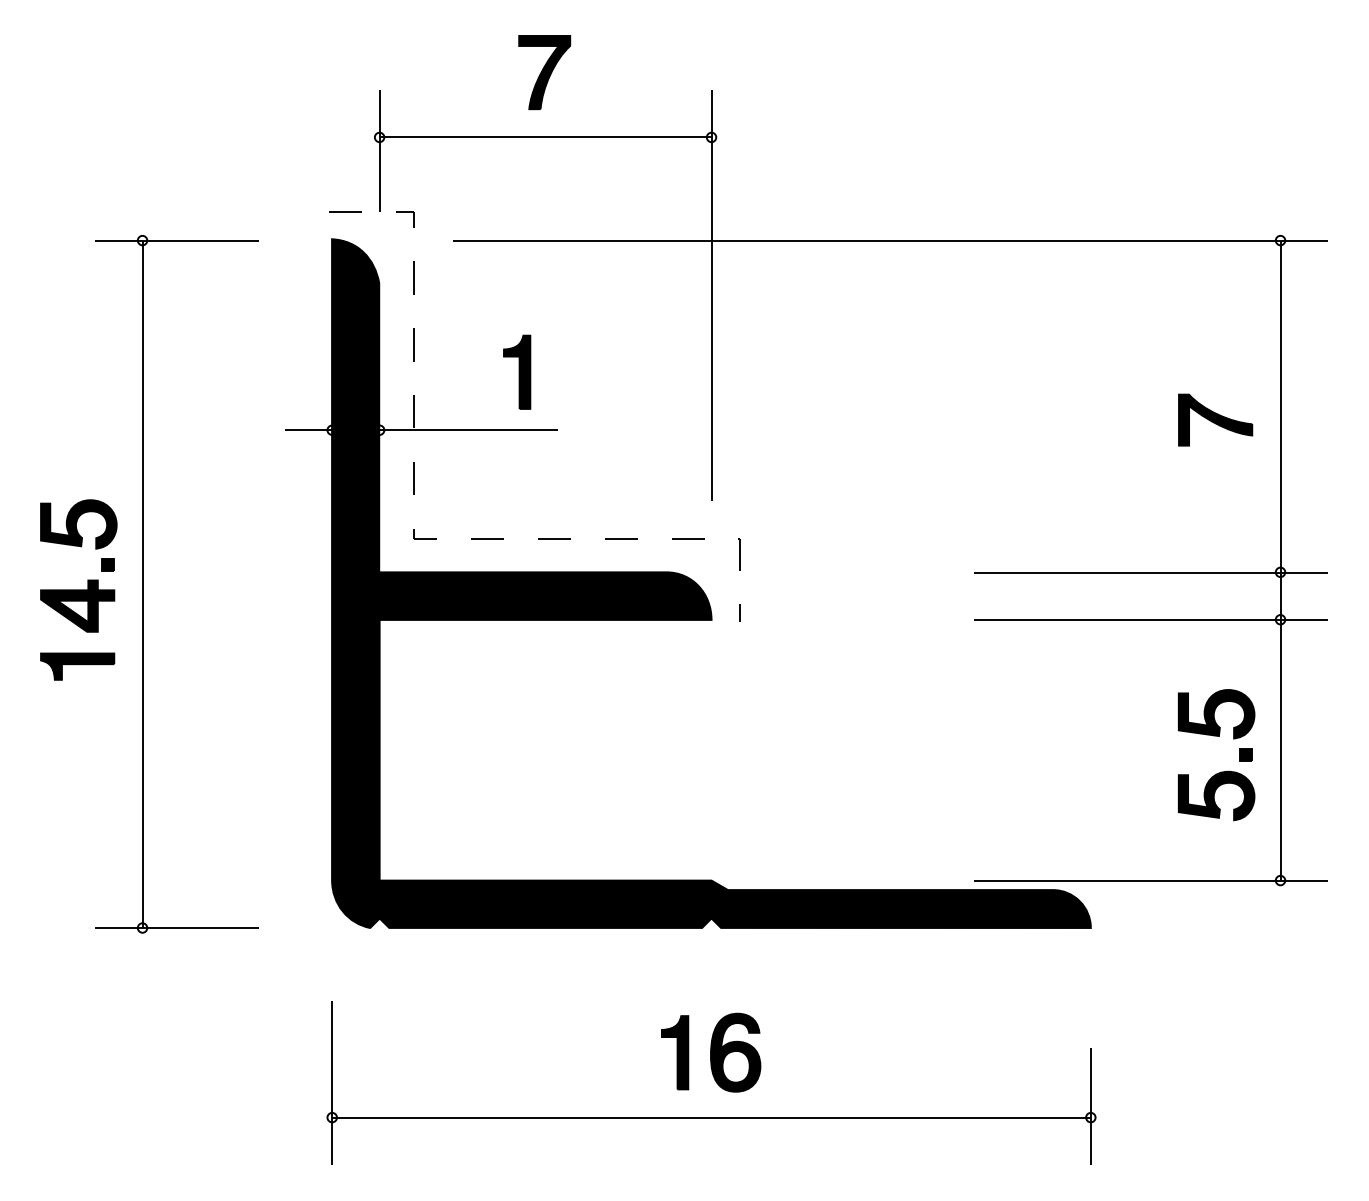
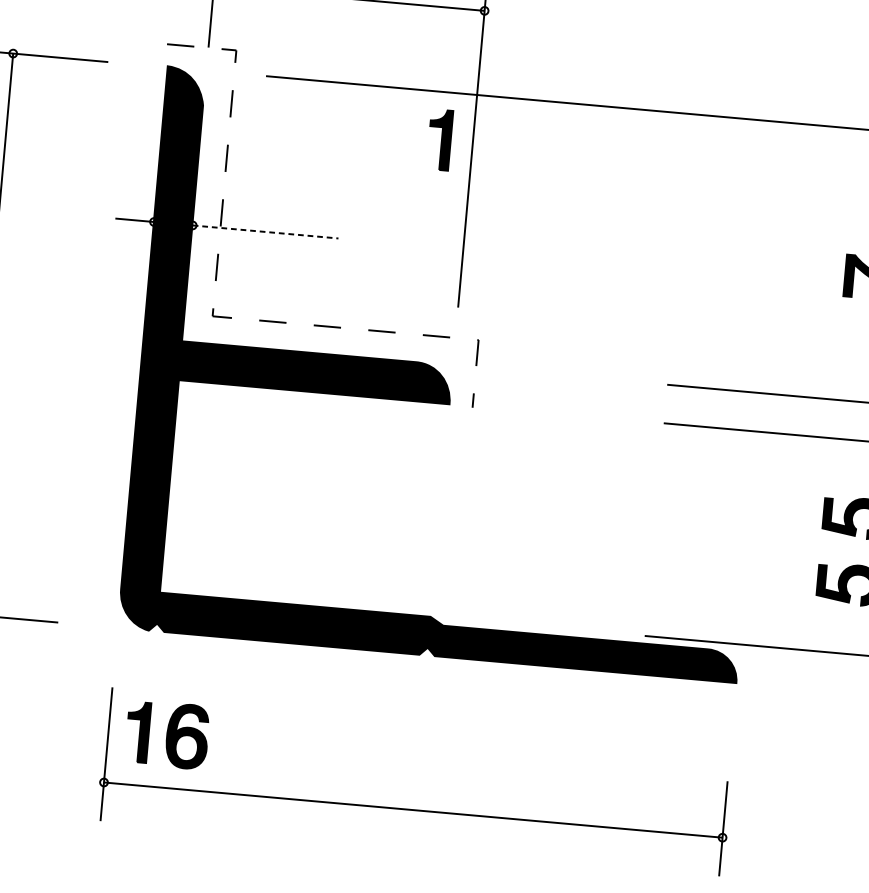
part: (517, 371) -> (440, 139), moved
line: (469, 430) -> (265, 232), solid -> dashed
part: (711, 1052) -> (167, 734), moved

